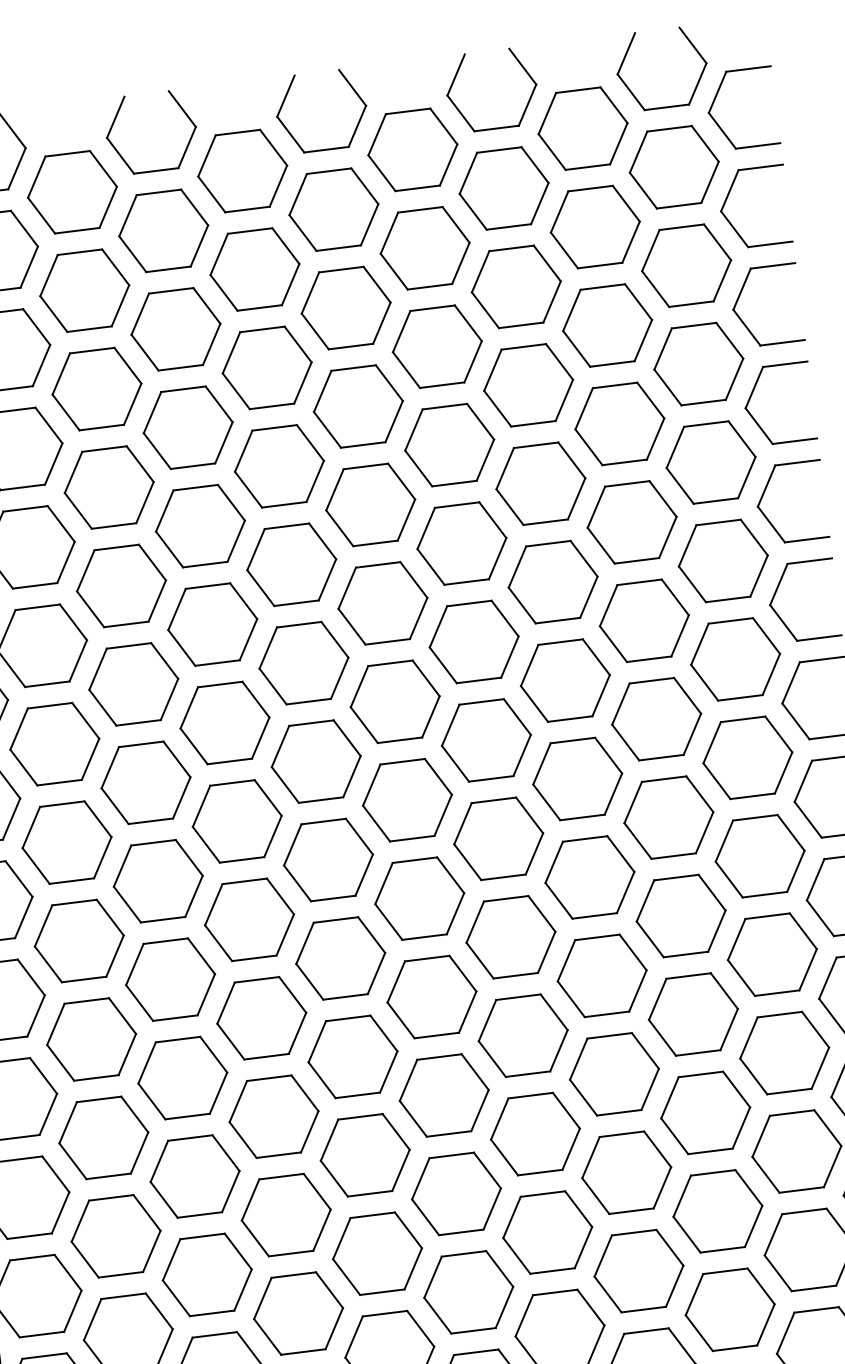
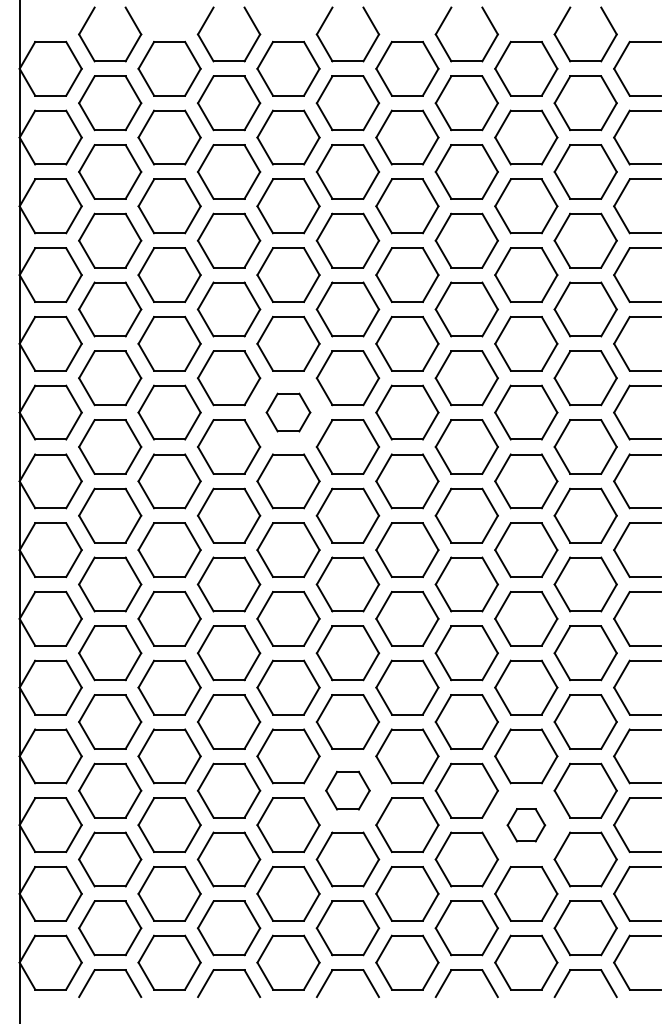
part: (303, 663) -> (288, 412), size x0.7
part: (455, 1193) -> (347, 790), size x0.7
part: (718, 1211) -> (526, 825), size x0.6

